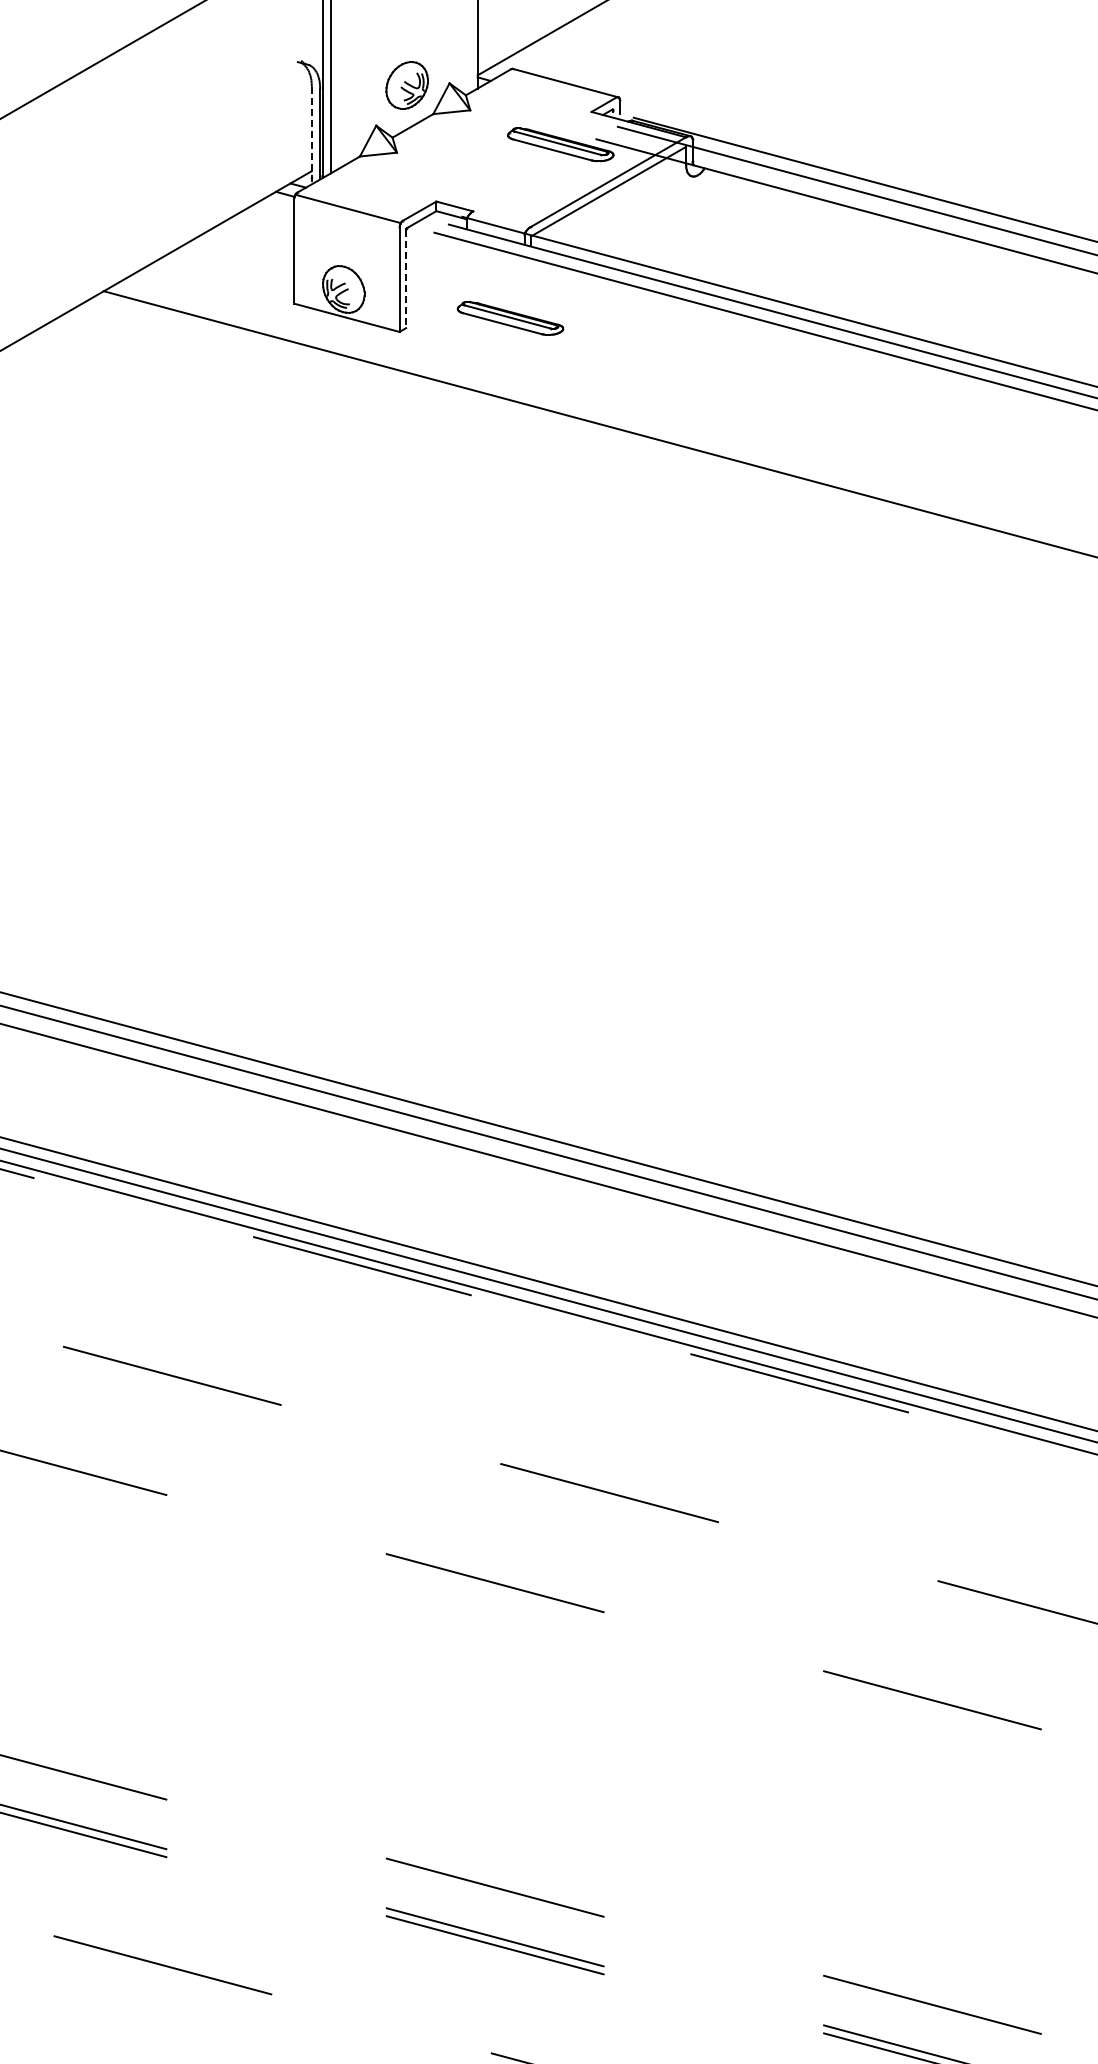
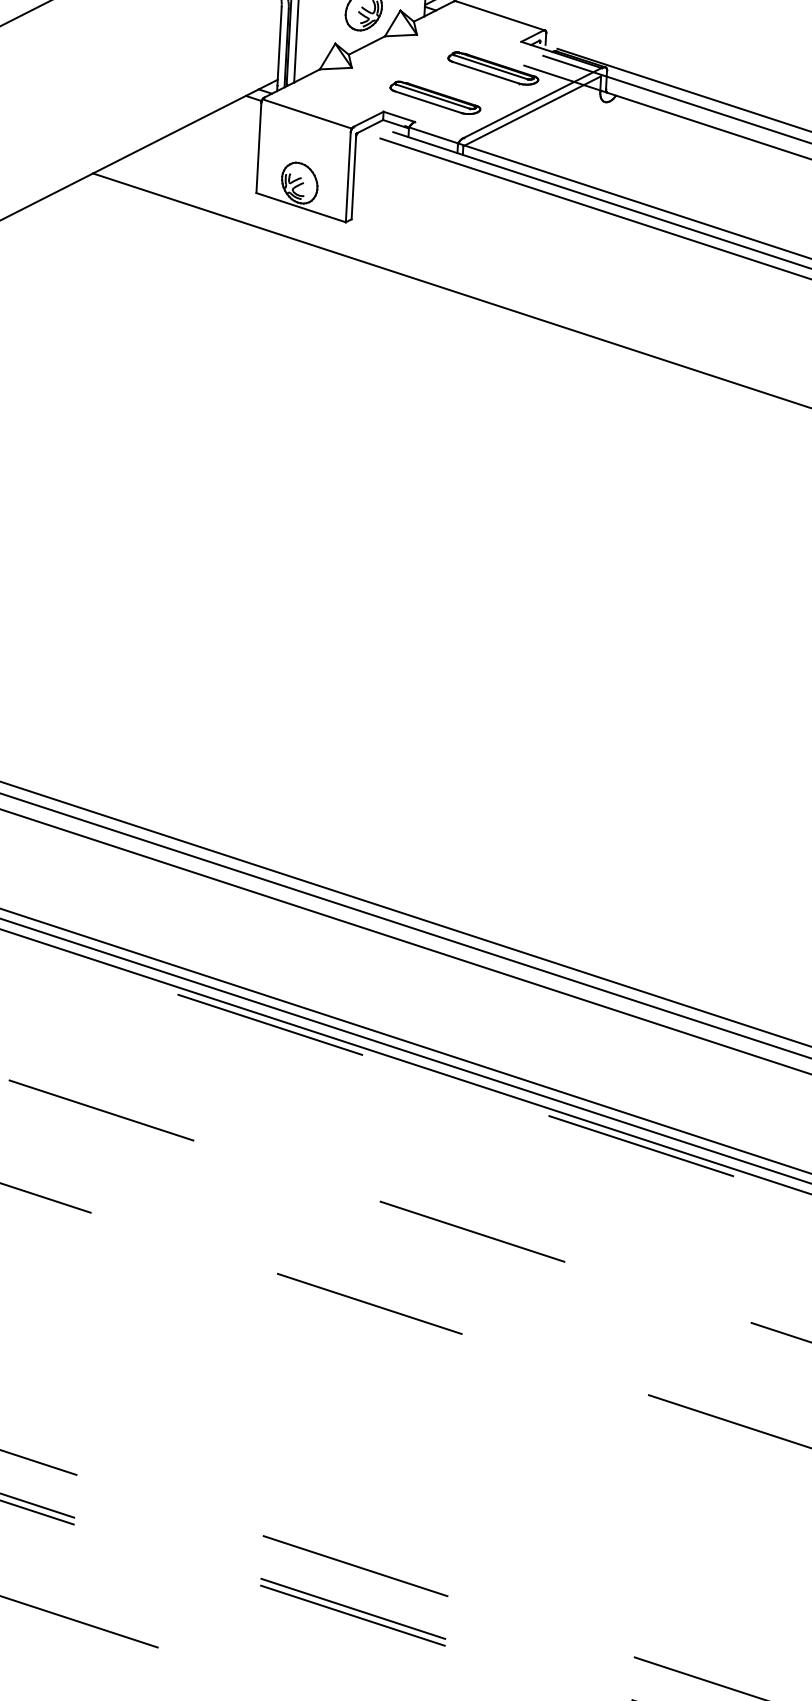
line: (311, 135) -> (279, 49), dashed -> solid
line: (406, 279) -> (354, 177), dashed -> solid
part: (510, 317) -> (435, 97), moved

